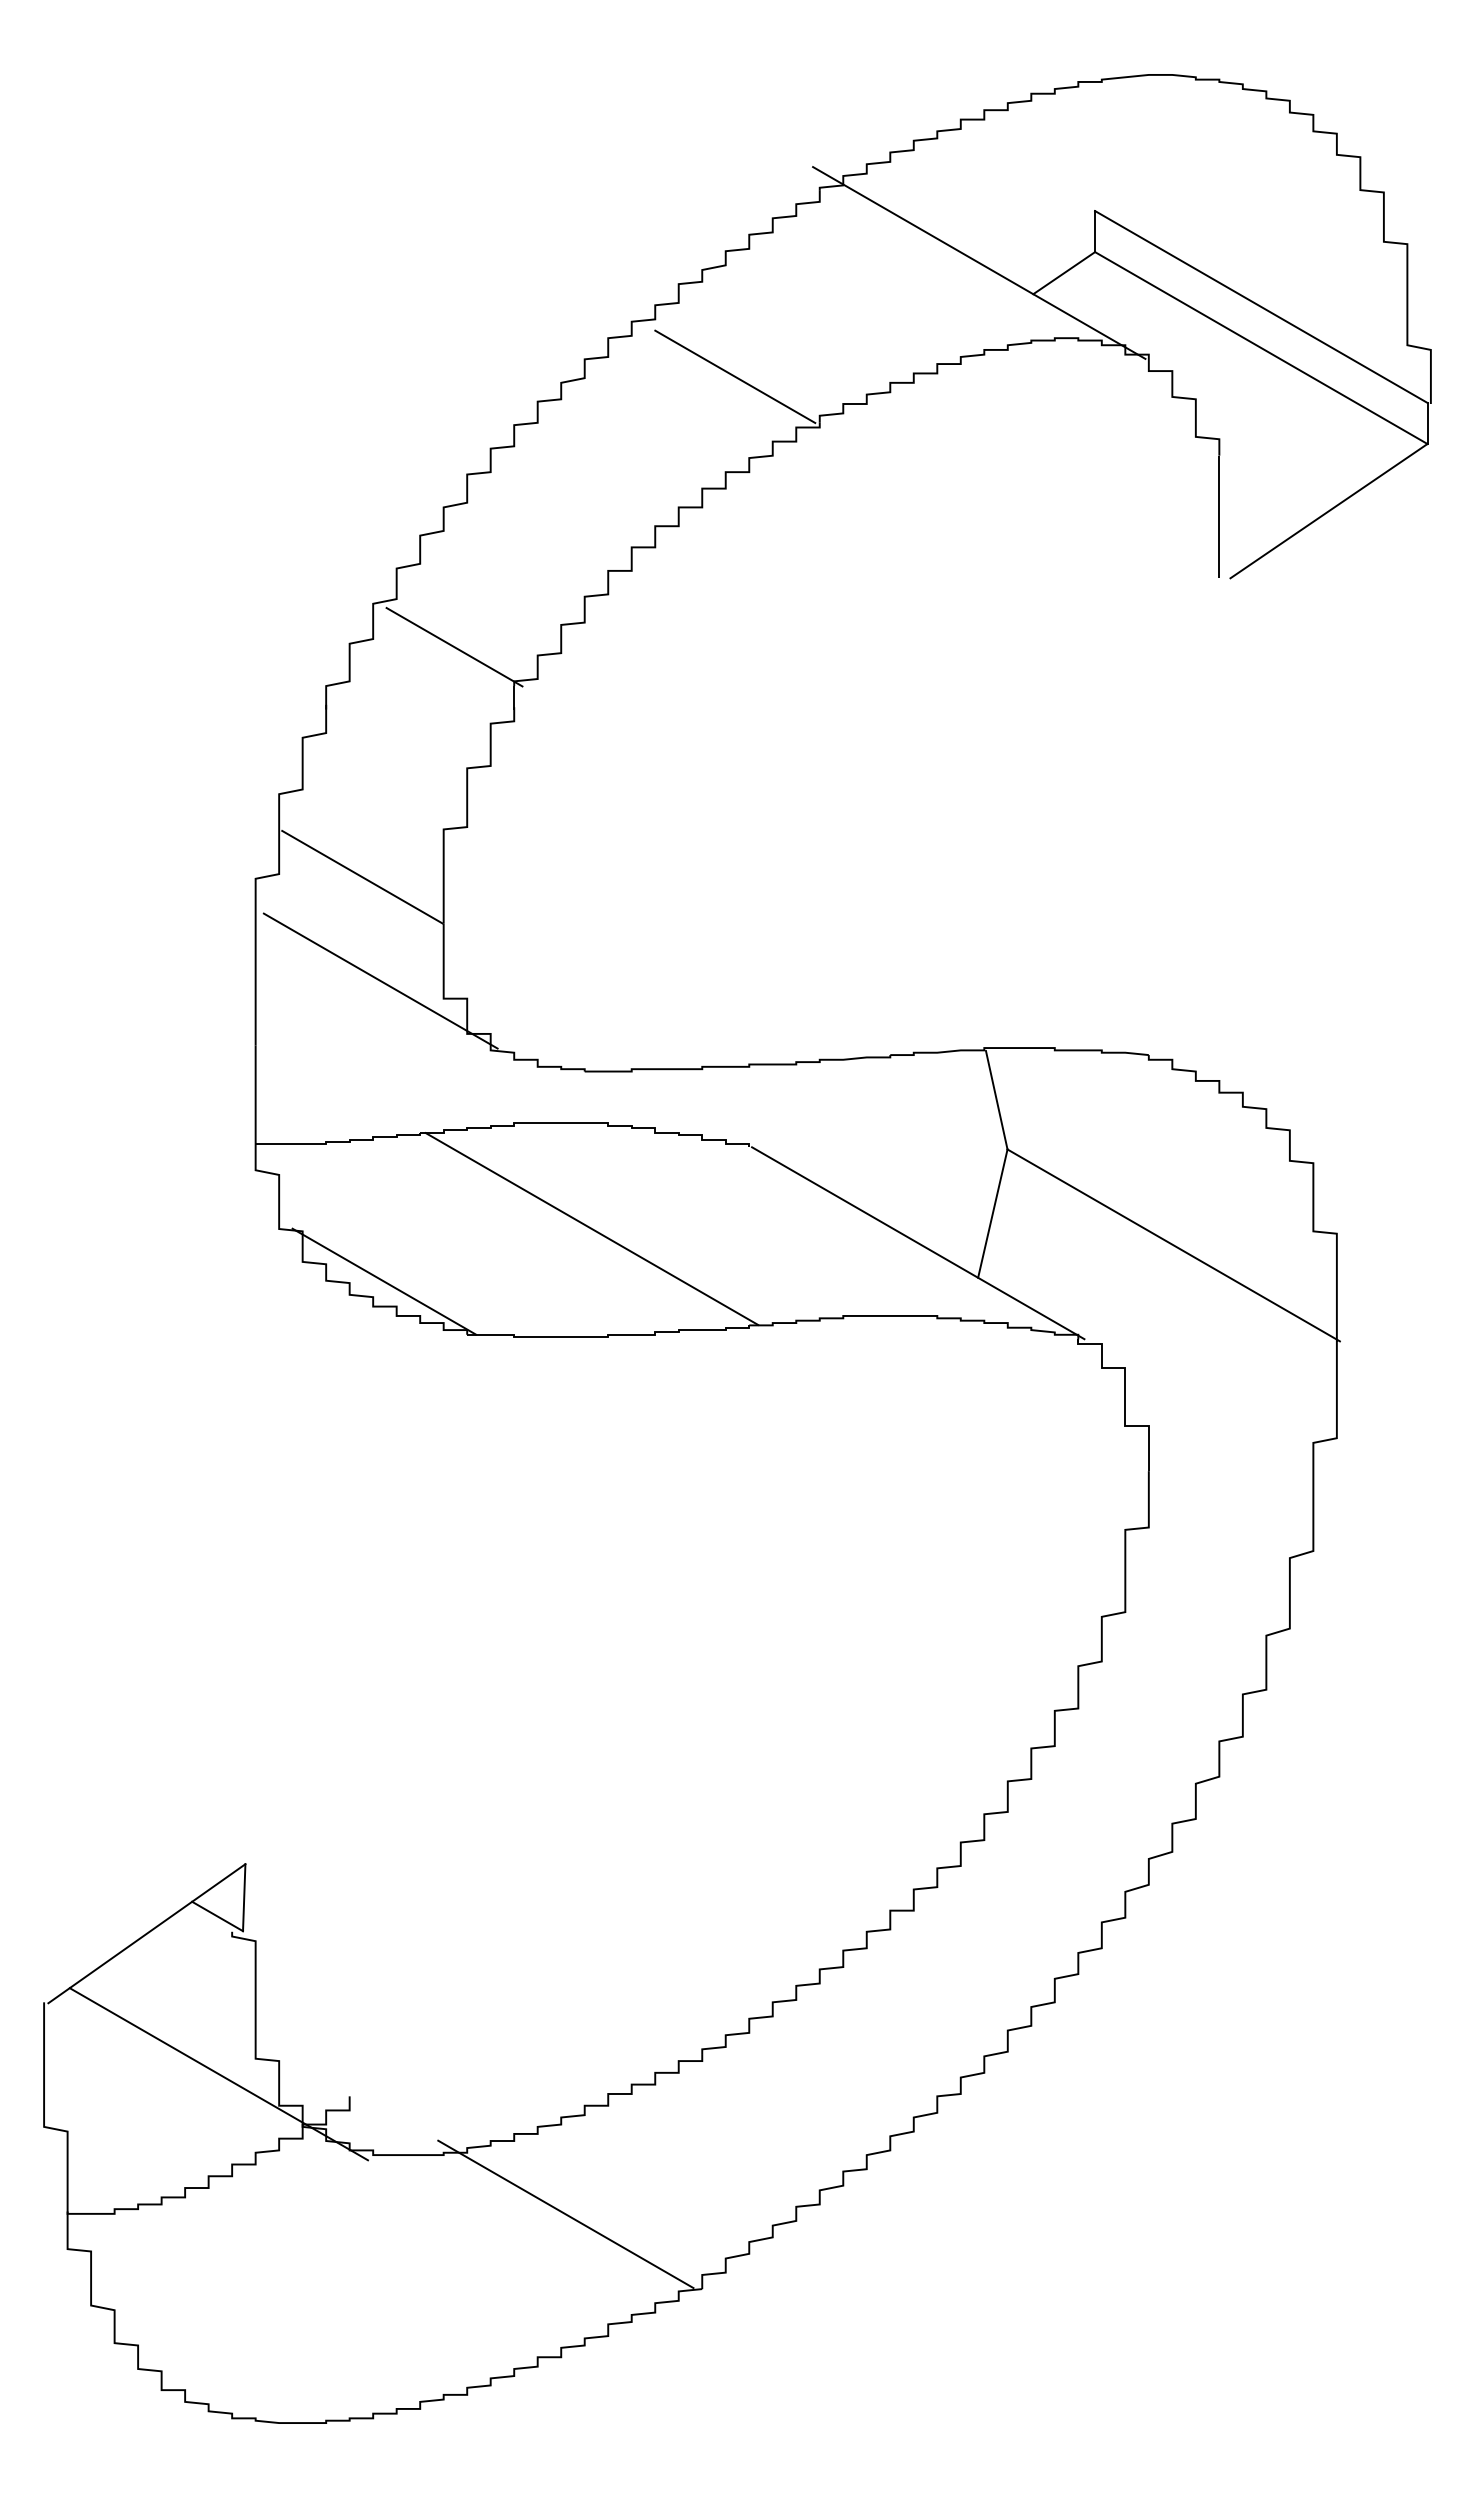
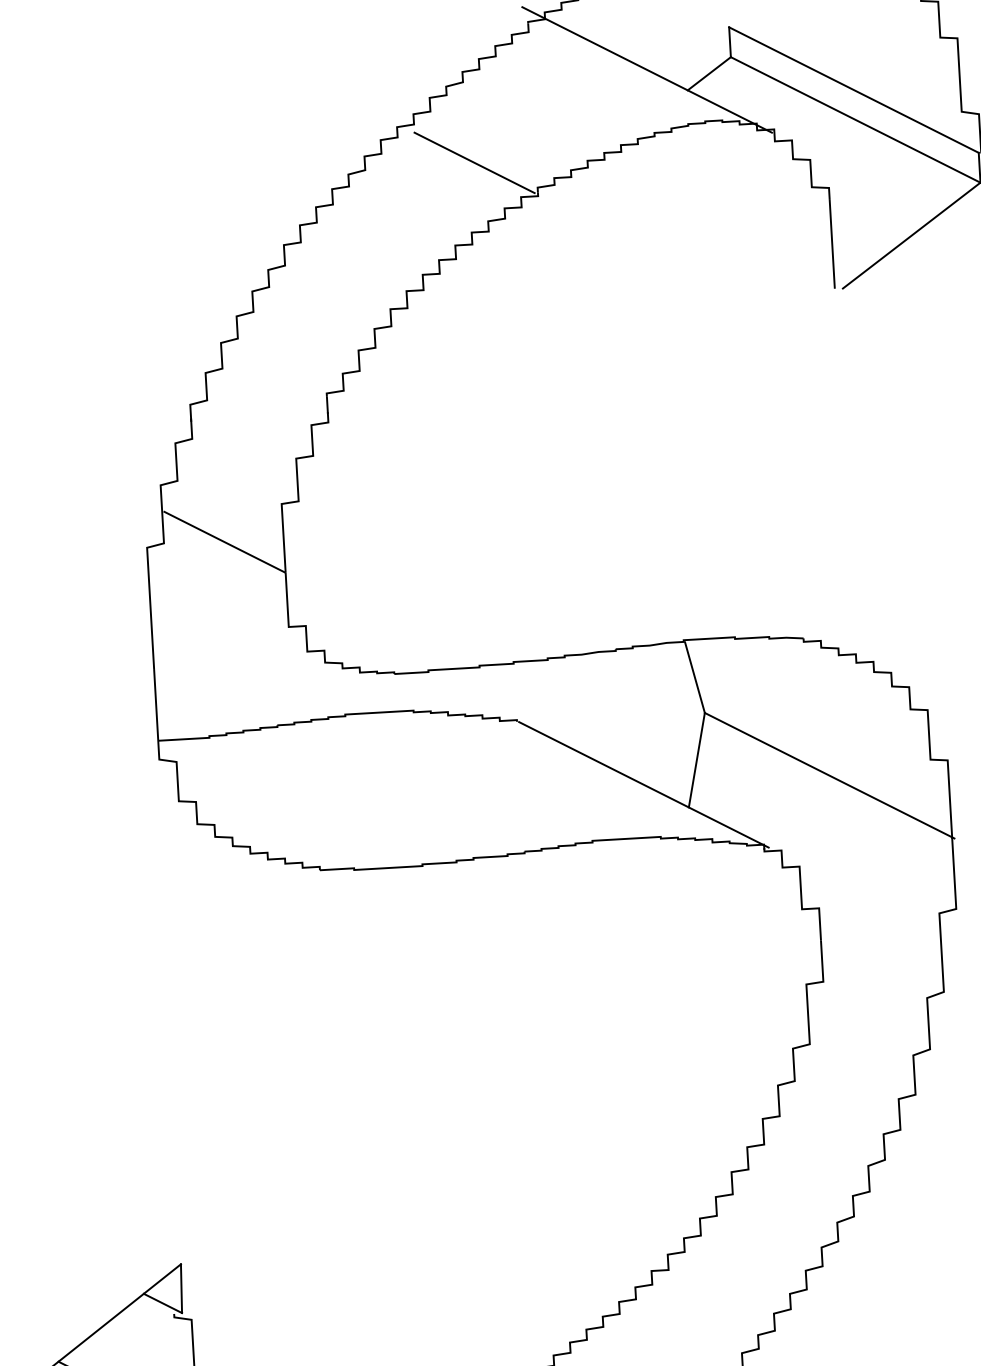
line: (454, 647) -> (281, 371), removed
line: (380, 980) -> (242, 616), removed
line: (591, 1228) -> (405, 787), removed
line: (383, 1281) -> (256, 835), removed

